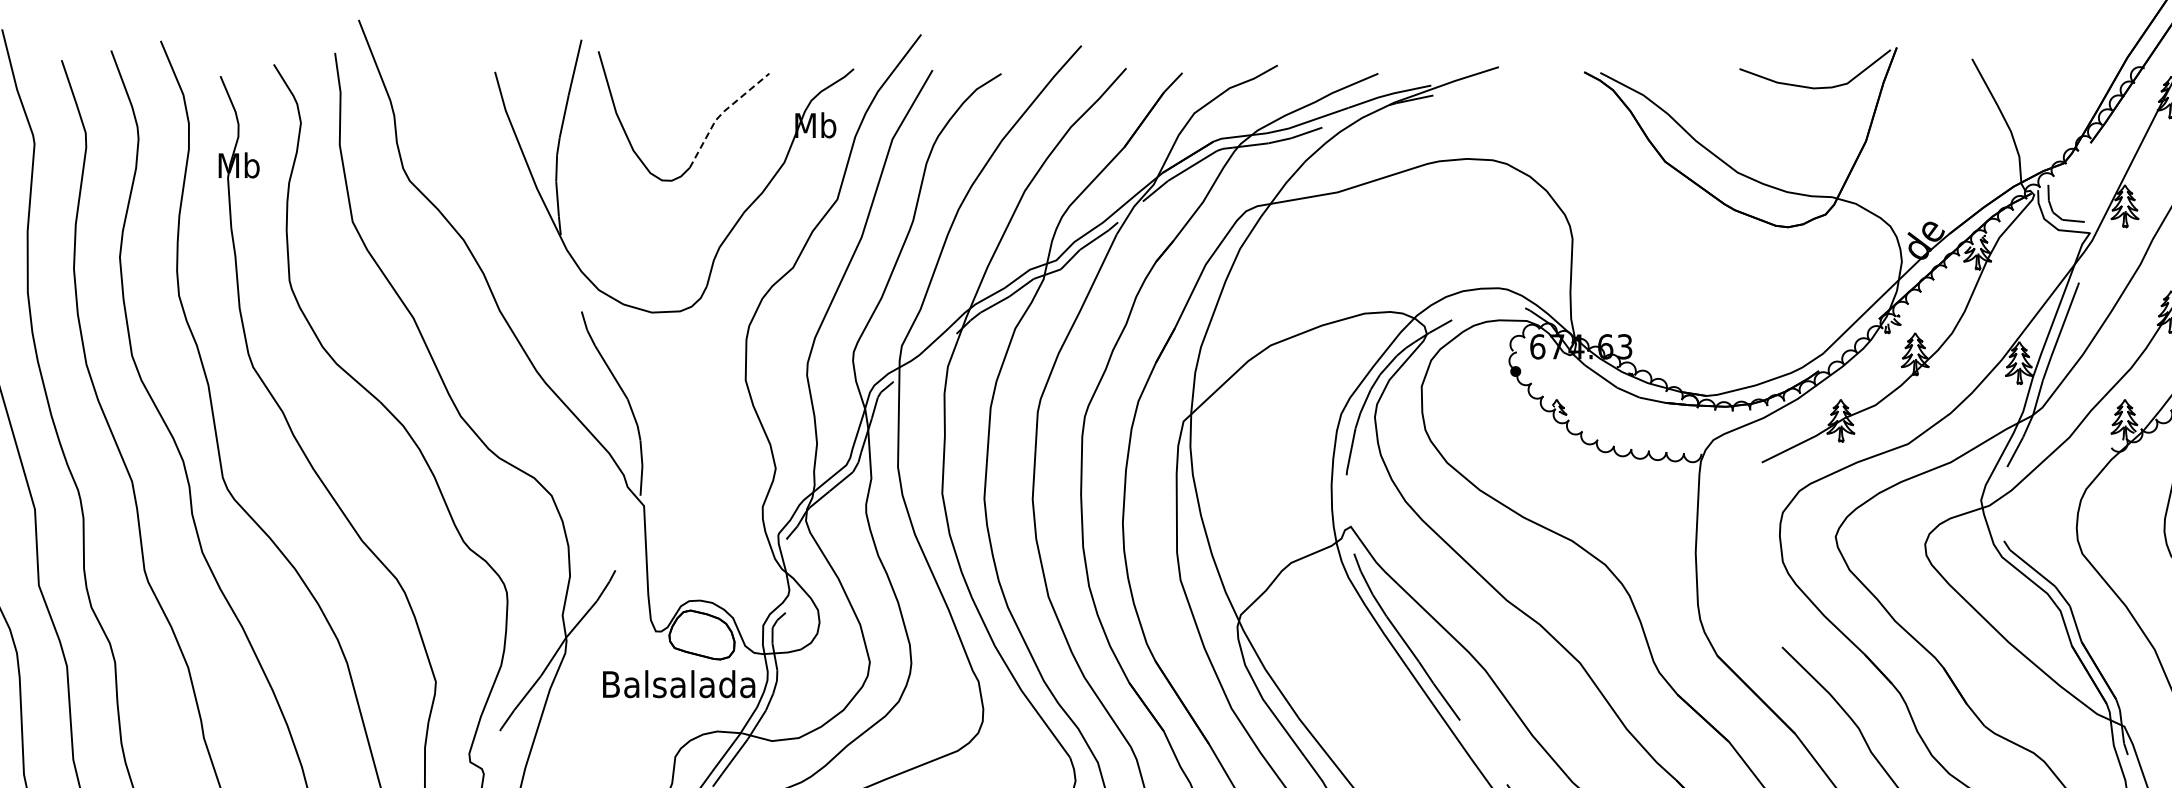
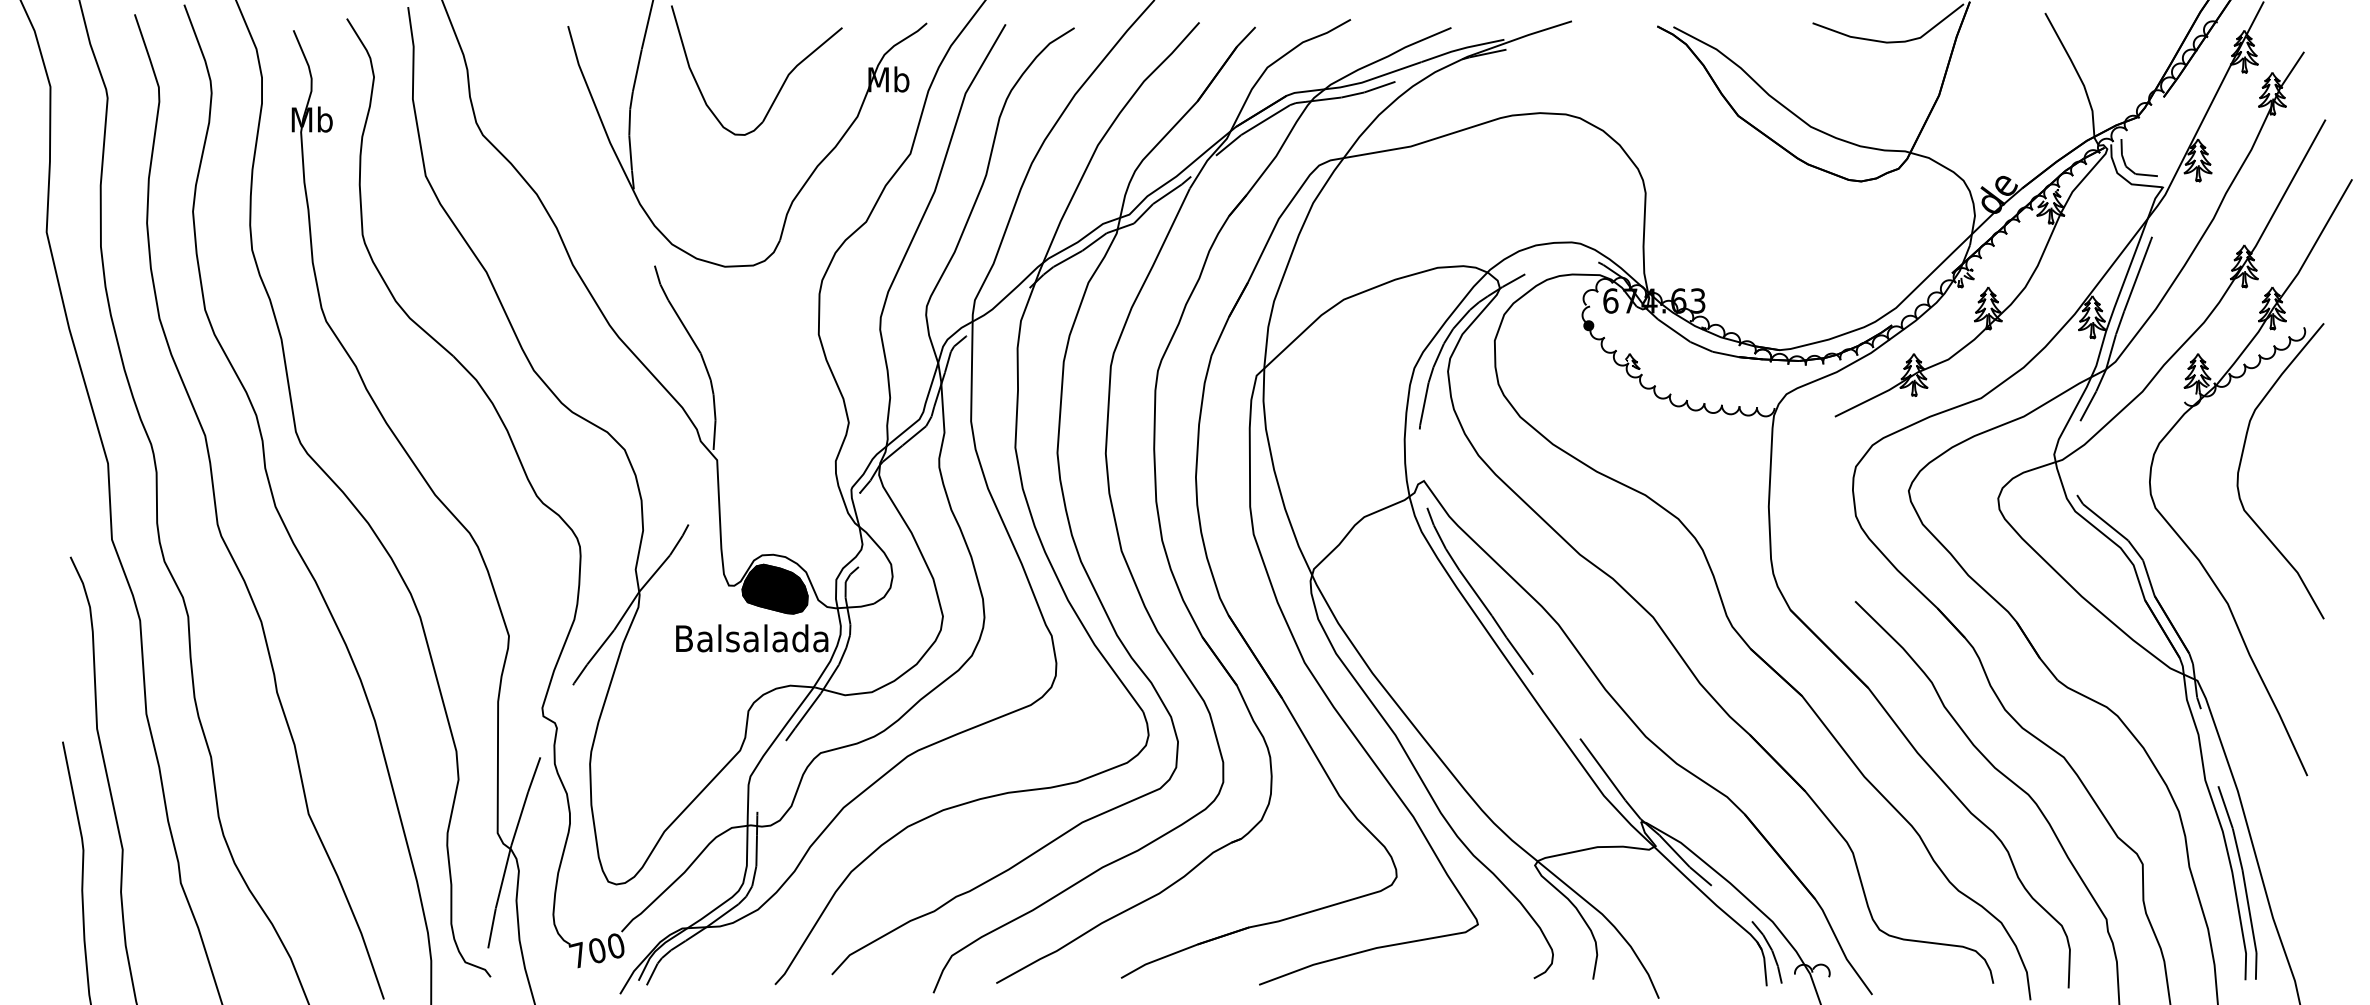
line: (722, 113) -> (795, 67), dashed -> solid
fill: (701, 634) -> (774, 588), added

